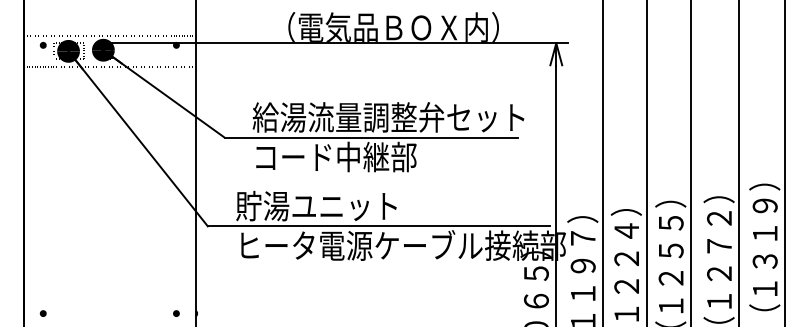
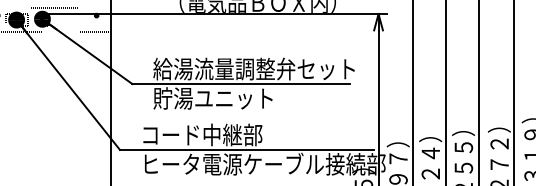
text: (334, 156) -> (213, 98), コード中継部 -> 貯湯ユニット
text: (317, 205) -> (201, 134), 貯湯ユニット -> コード中継部

